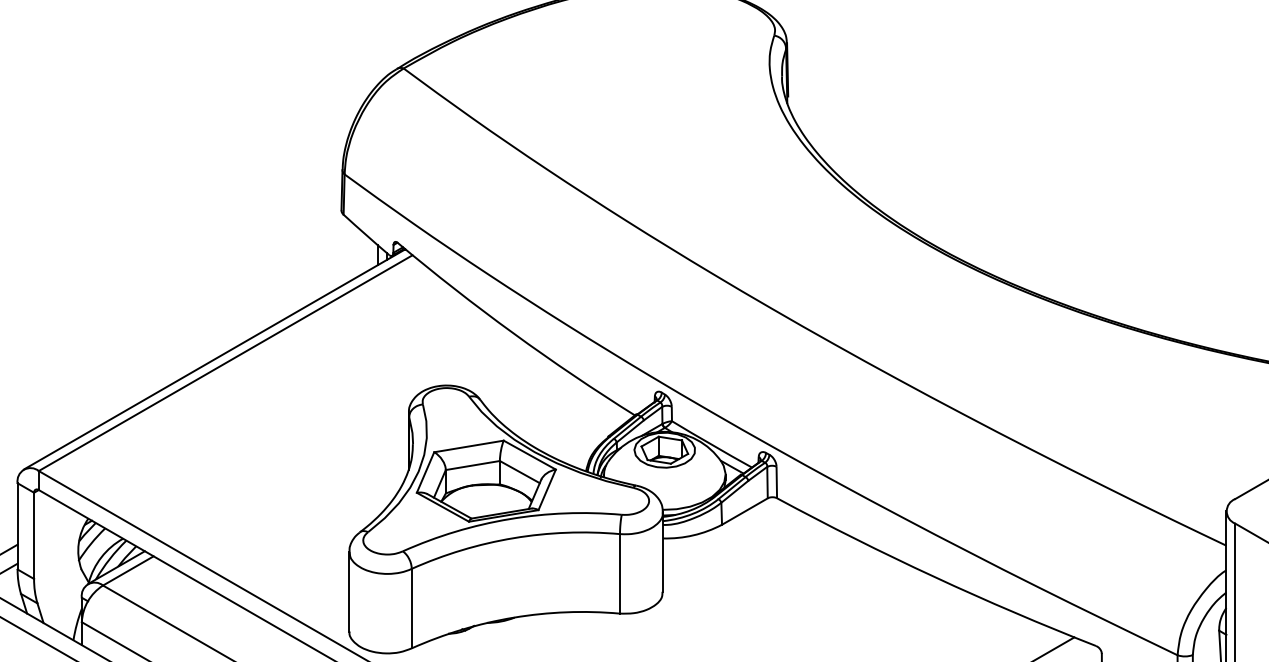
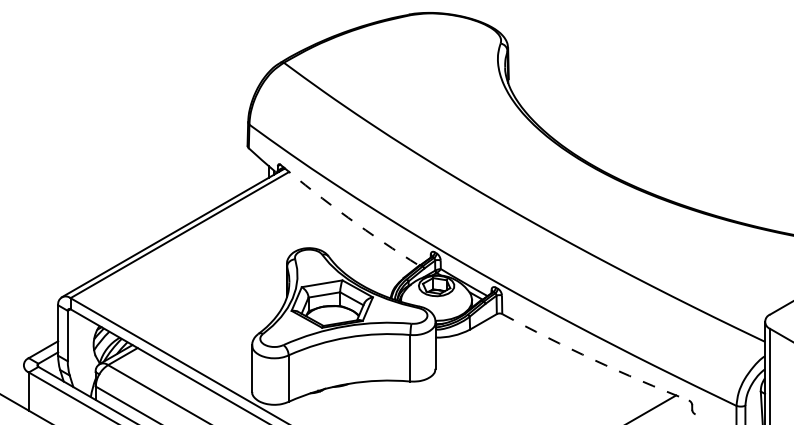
arc: (514, 333) -> (348, 217), solid -> dashed
arc: (934, 577) -> (594, 360), solid -> dashed

